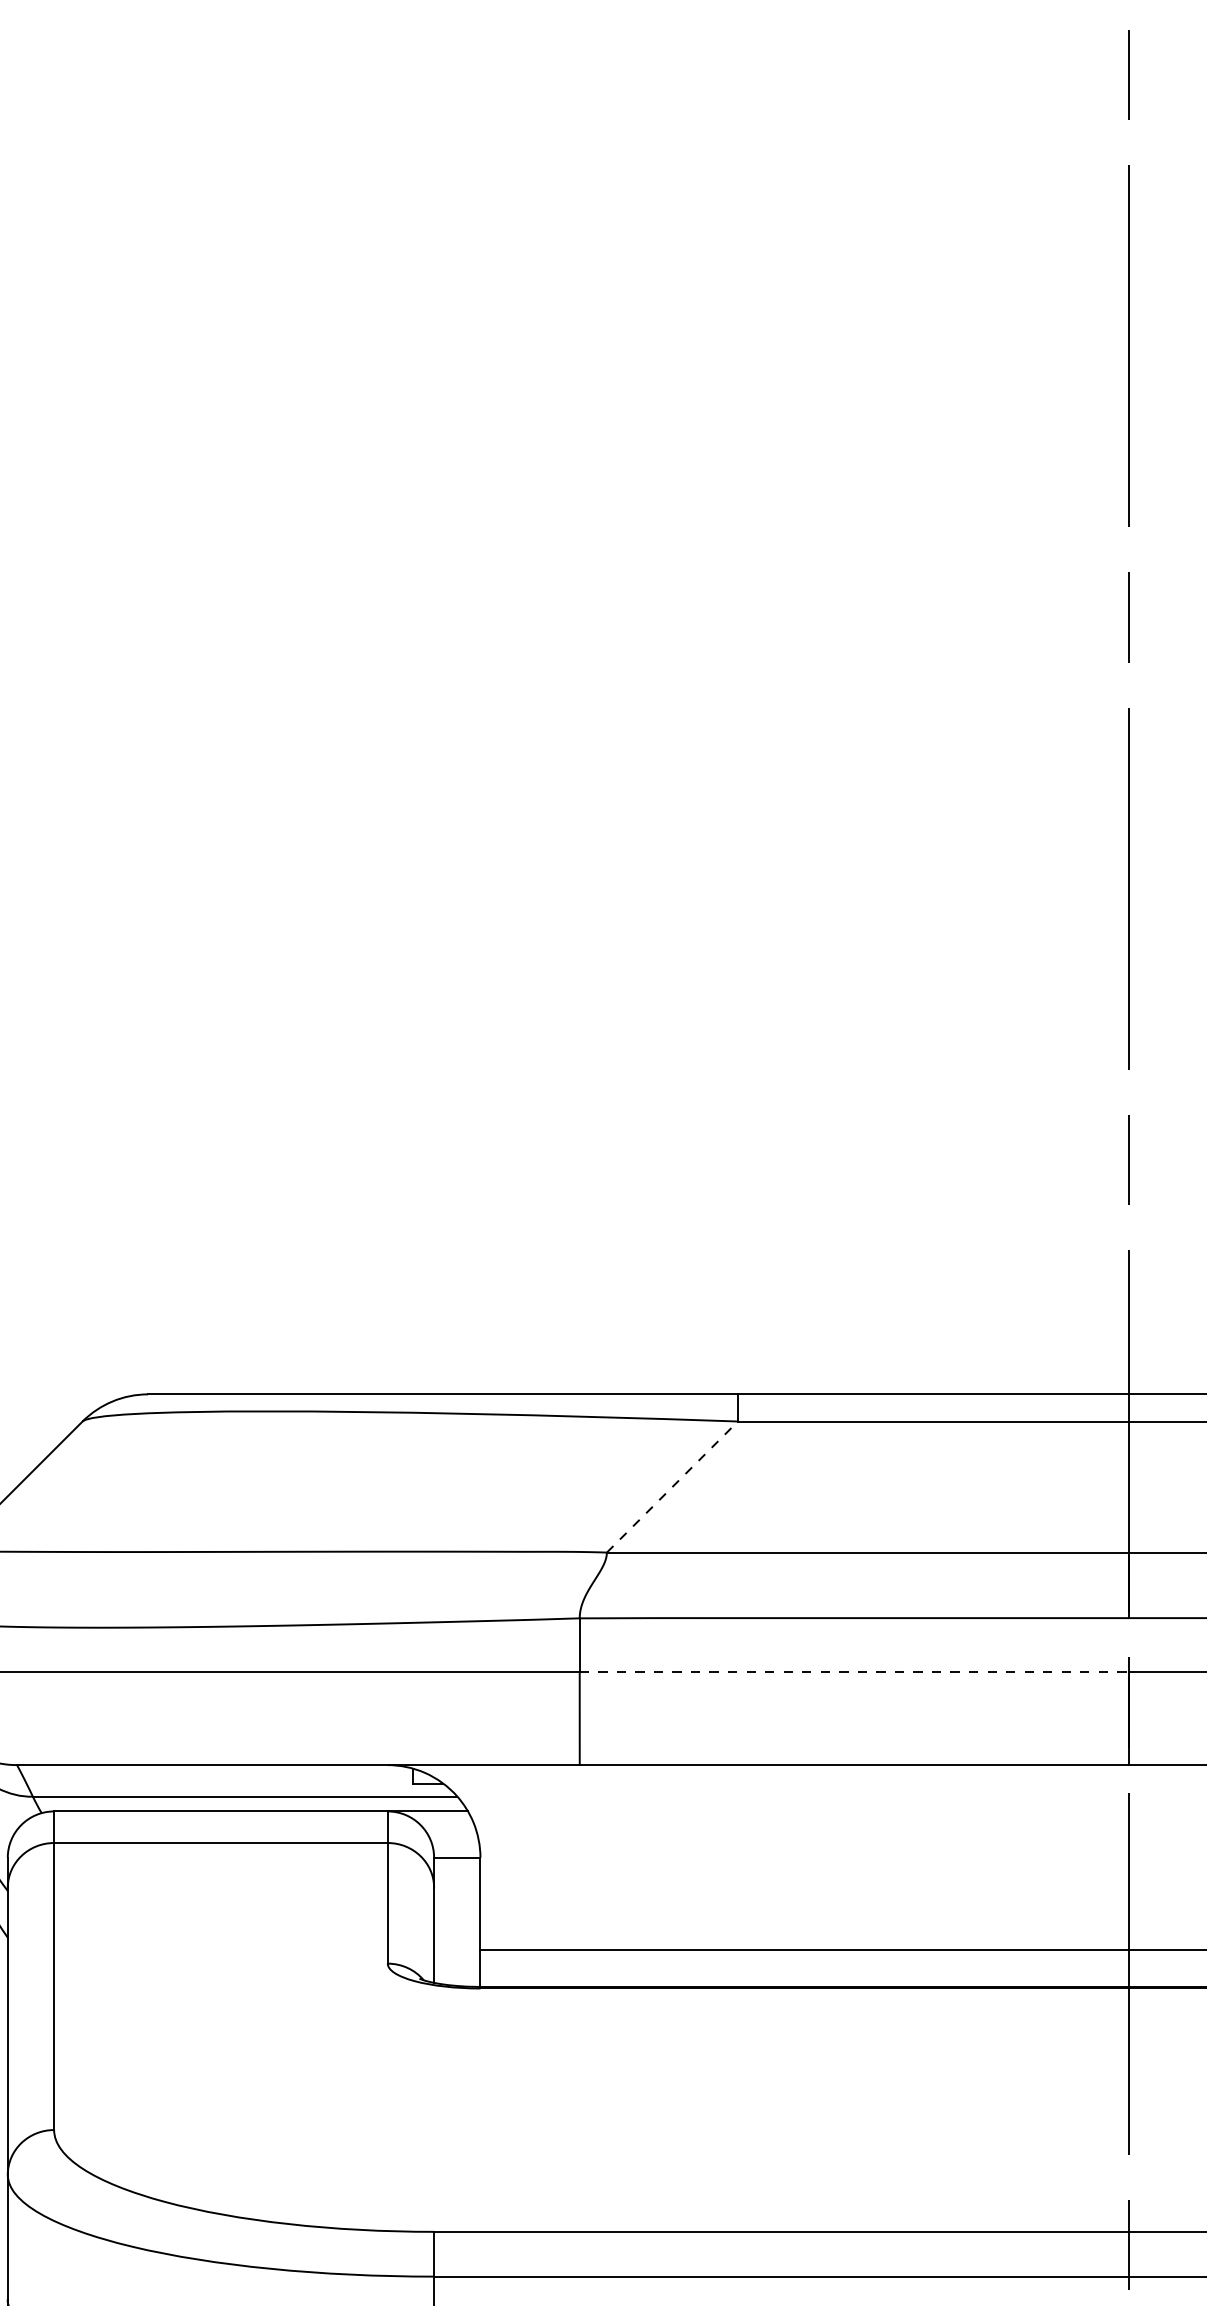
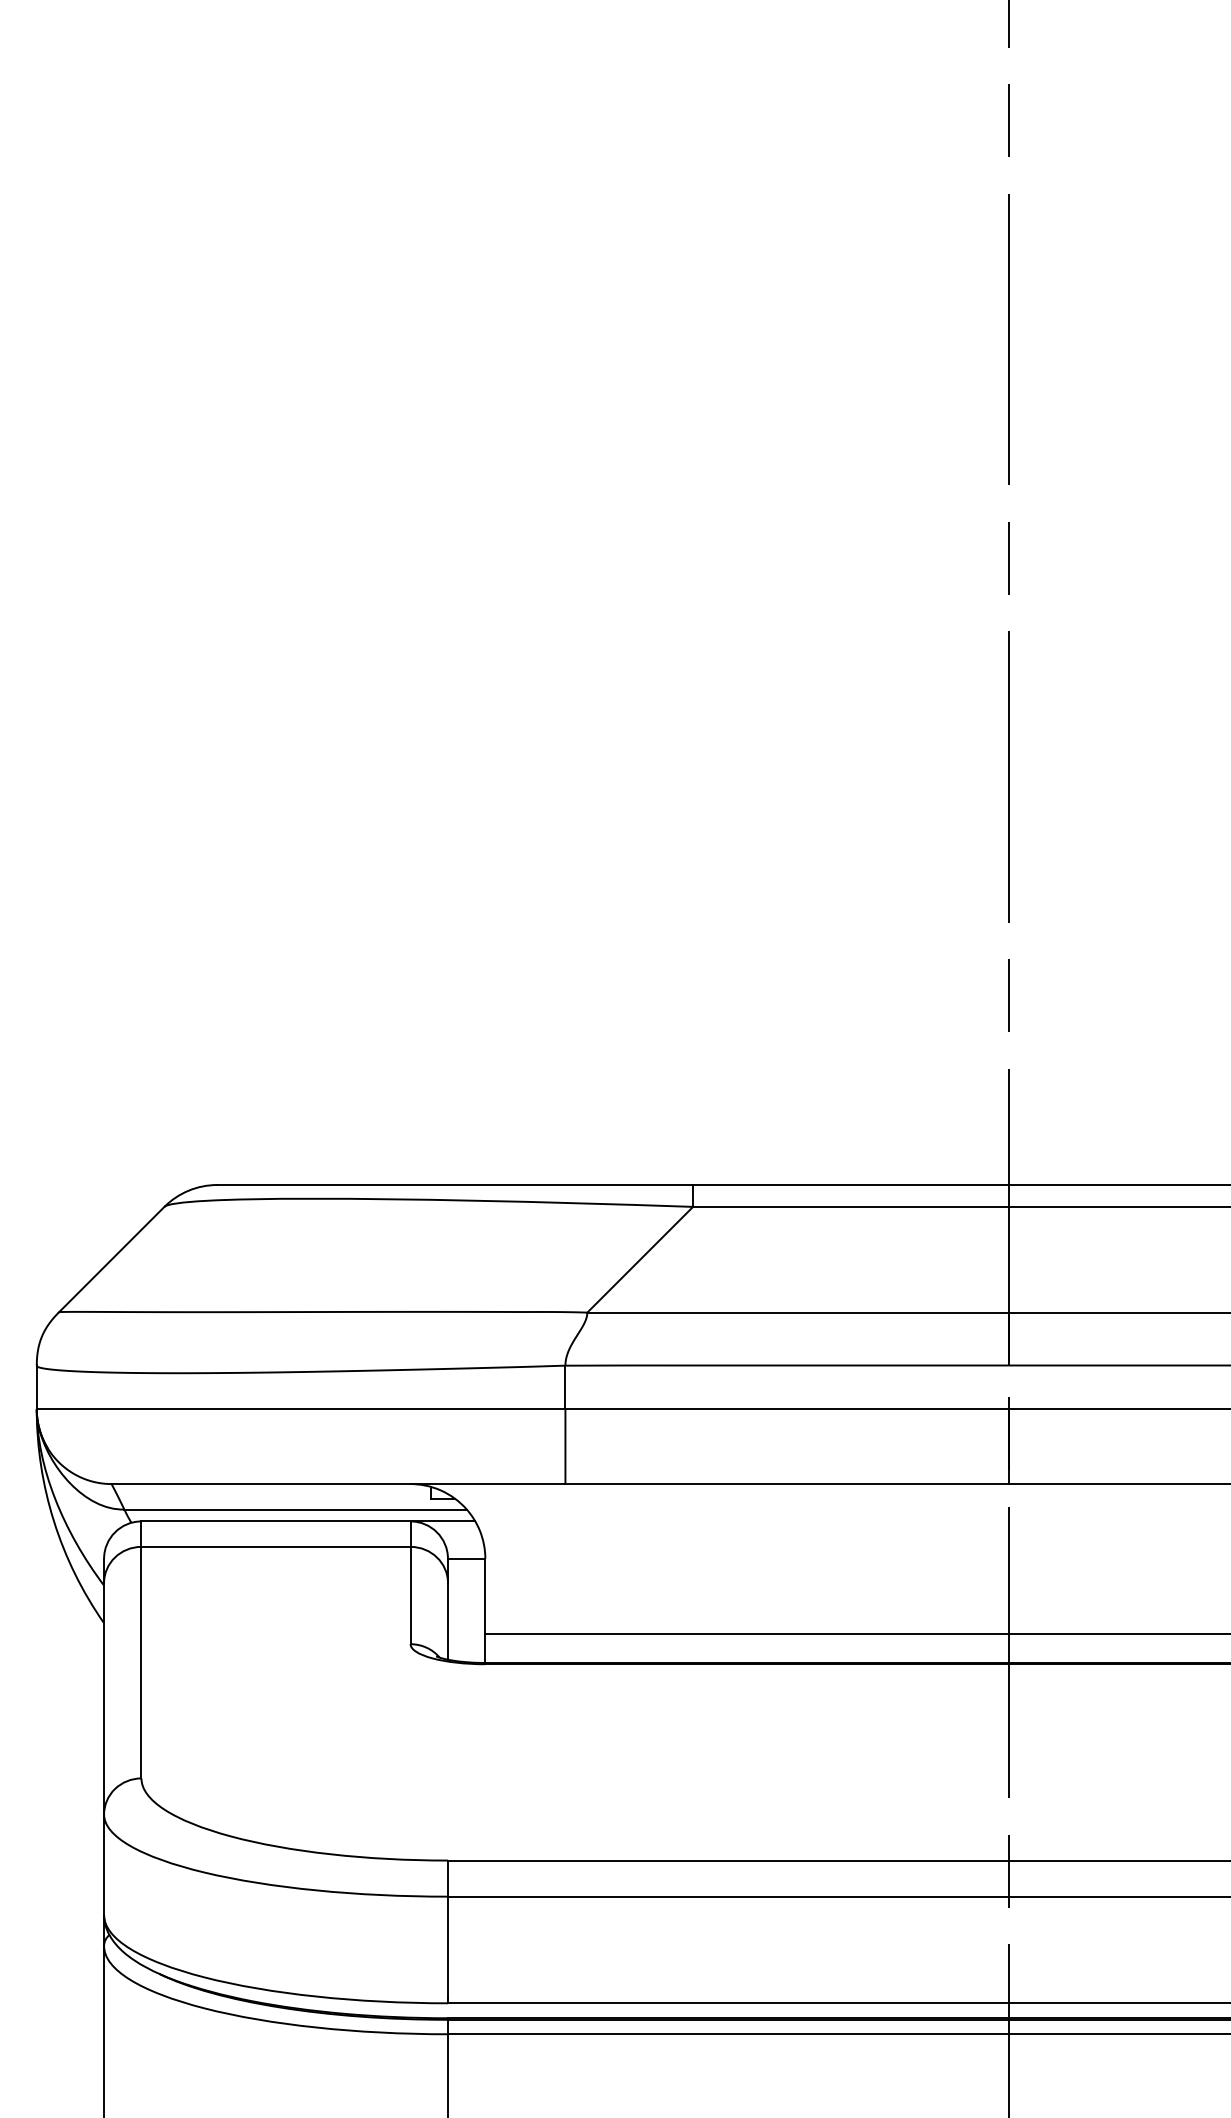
line: (672, 1486) -> (640, 1259), dashed -> solid
line: (855, 1672) -> (787, 1409), dashed -> solid

